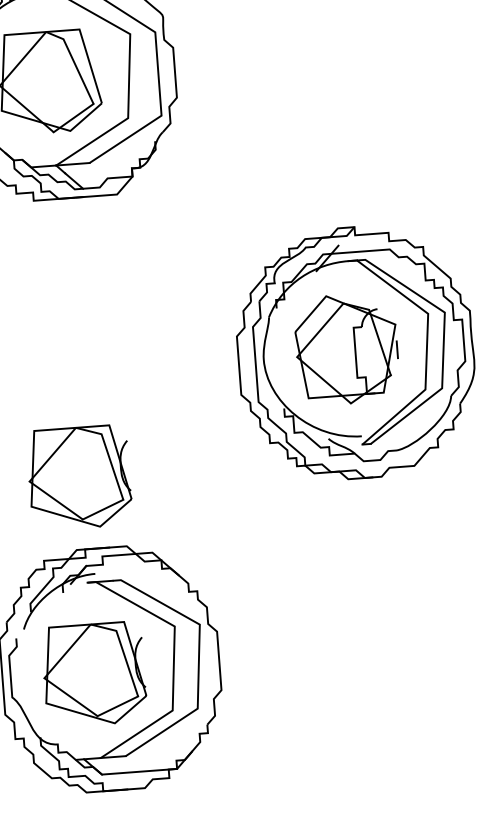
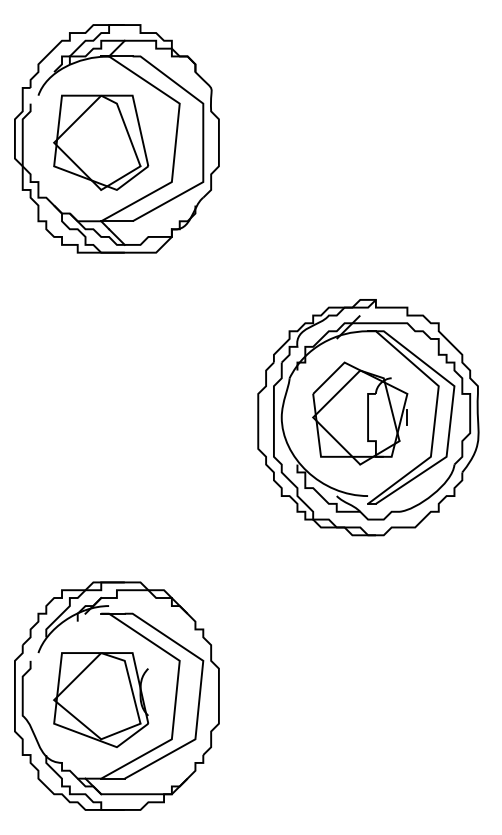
part: (79, 477) -> (101, 514), removed

